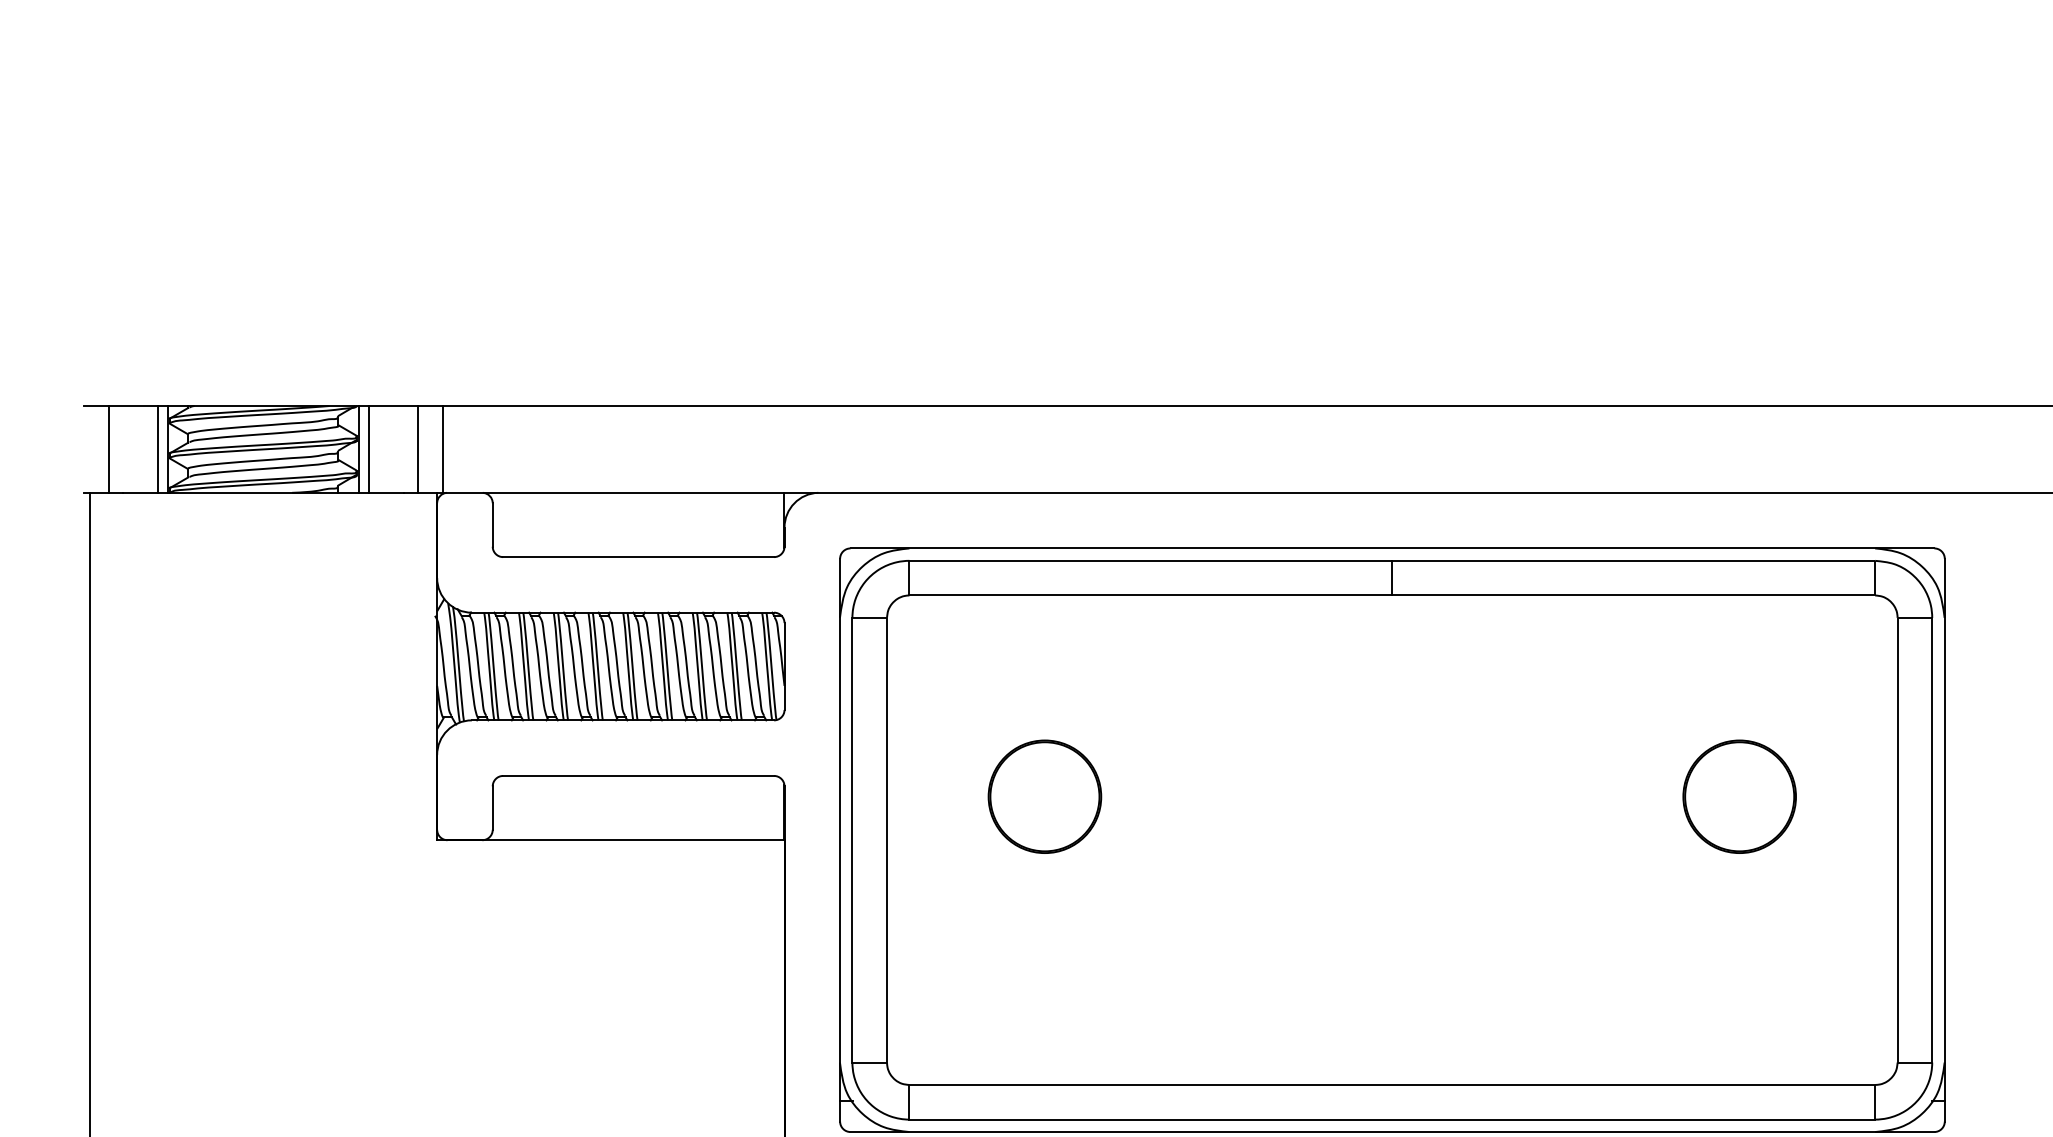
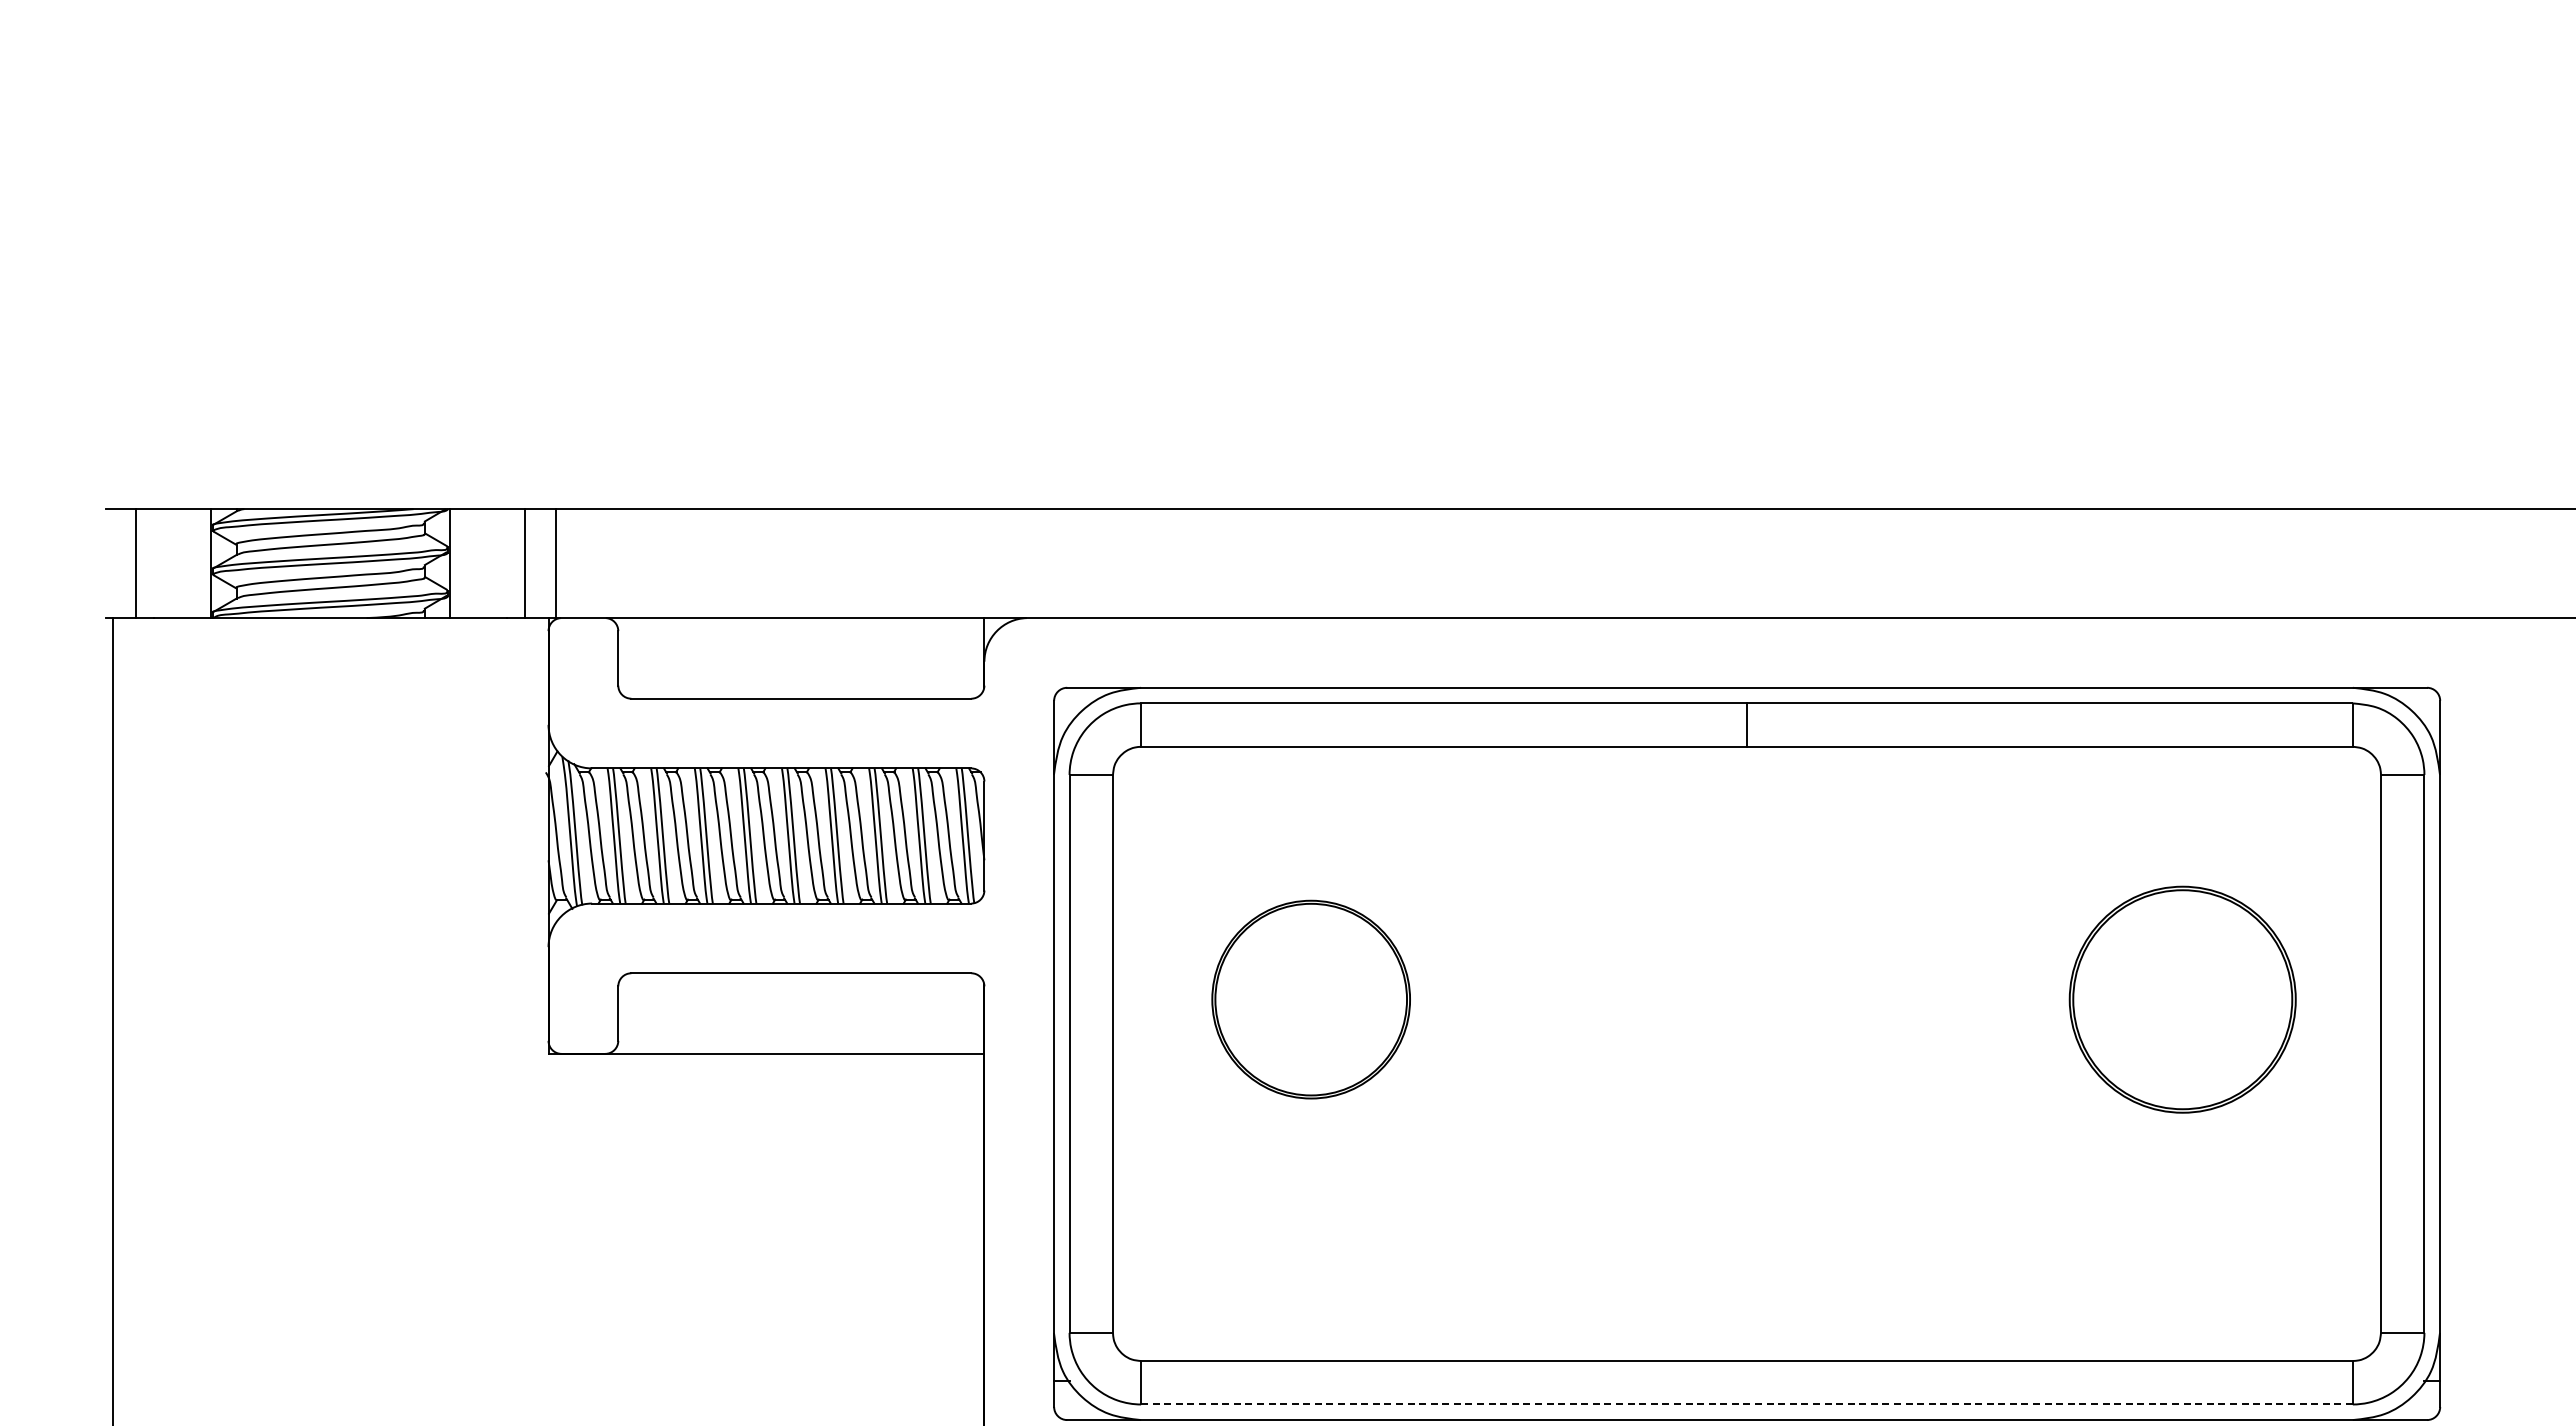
line: (158, 449) -> (198, 563), removed
line: (369, 449) -> (463, 563), removed
part: (1044, 796) -> (1310, 998), size x1.4
part: (1739, 796) -> (2182, 998), size x1.6
line: (1391, 1119) -> (1746, 1404), solid -> dashed

